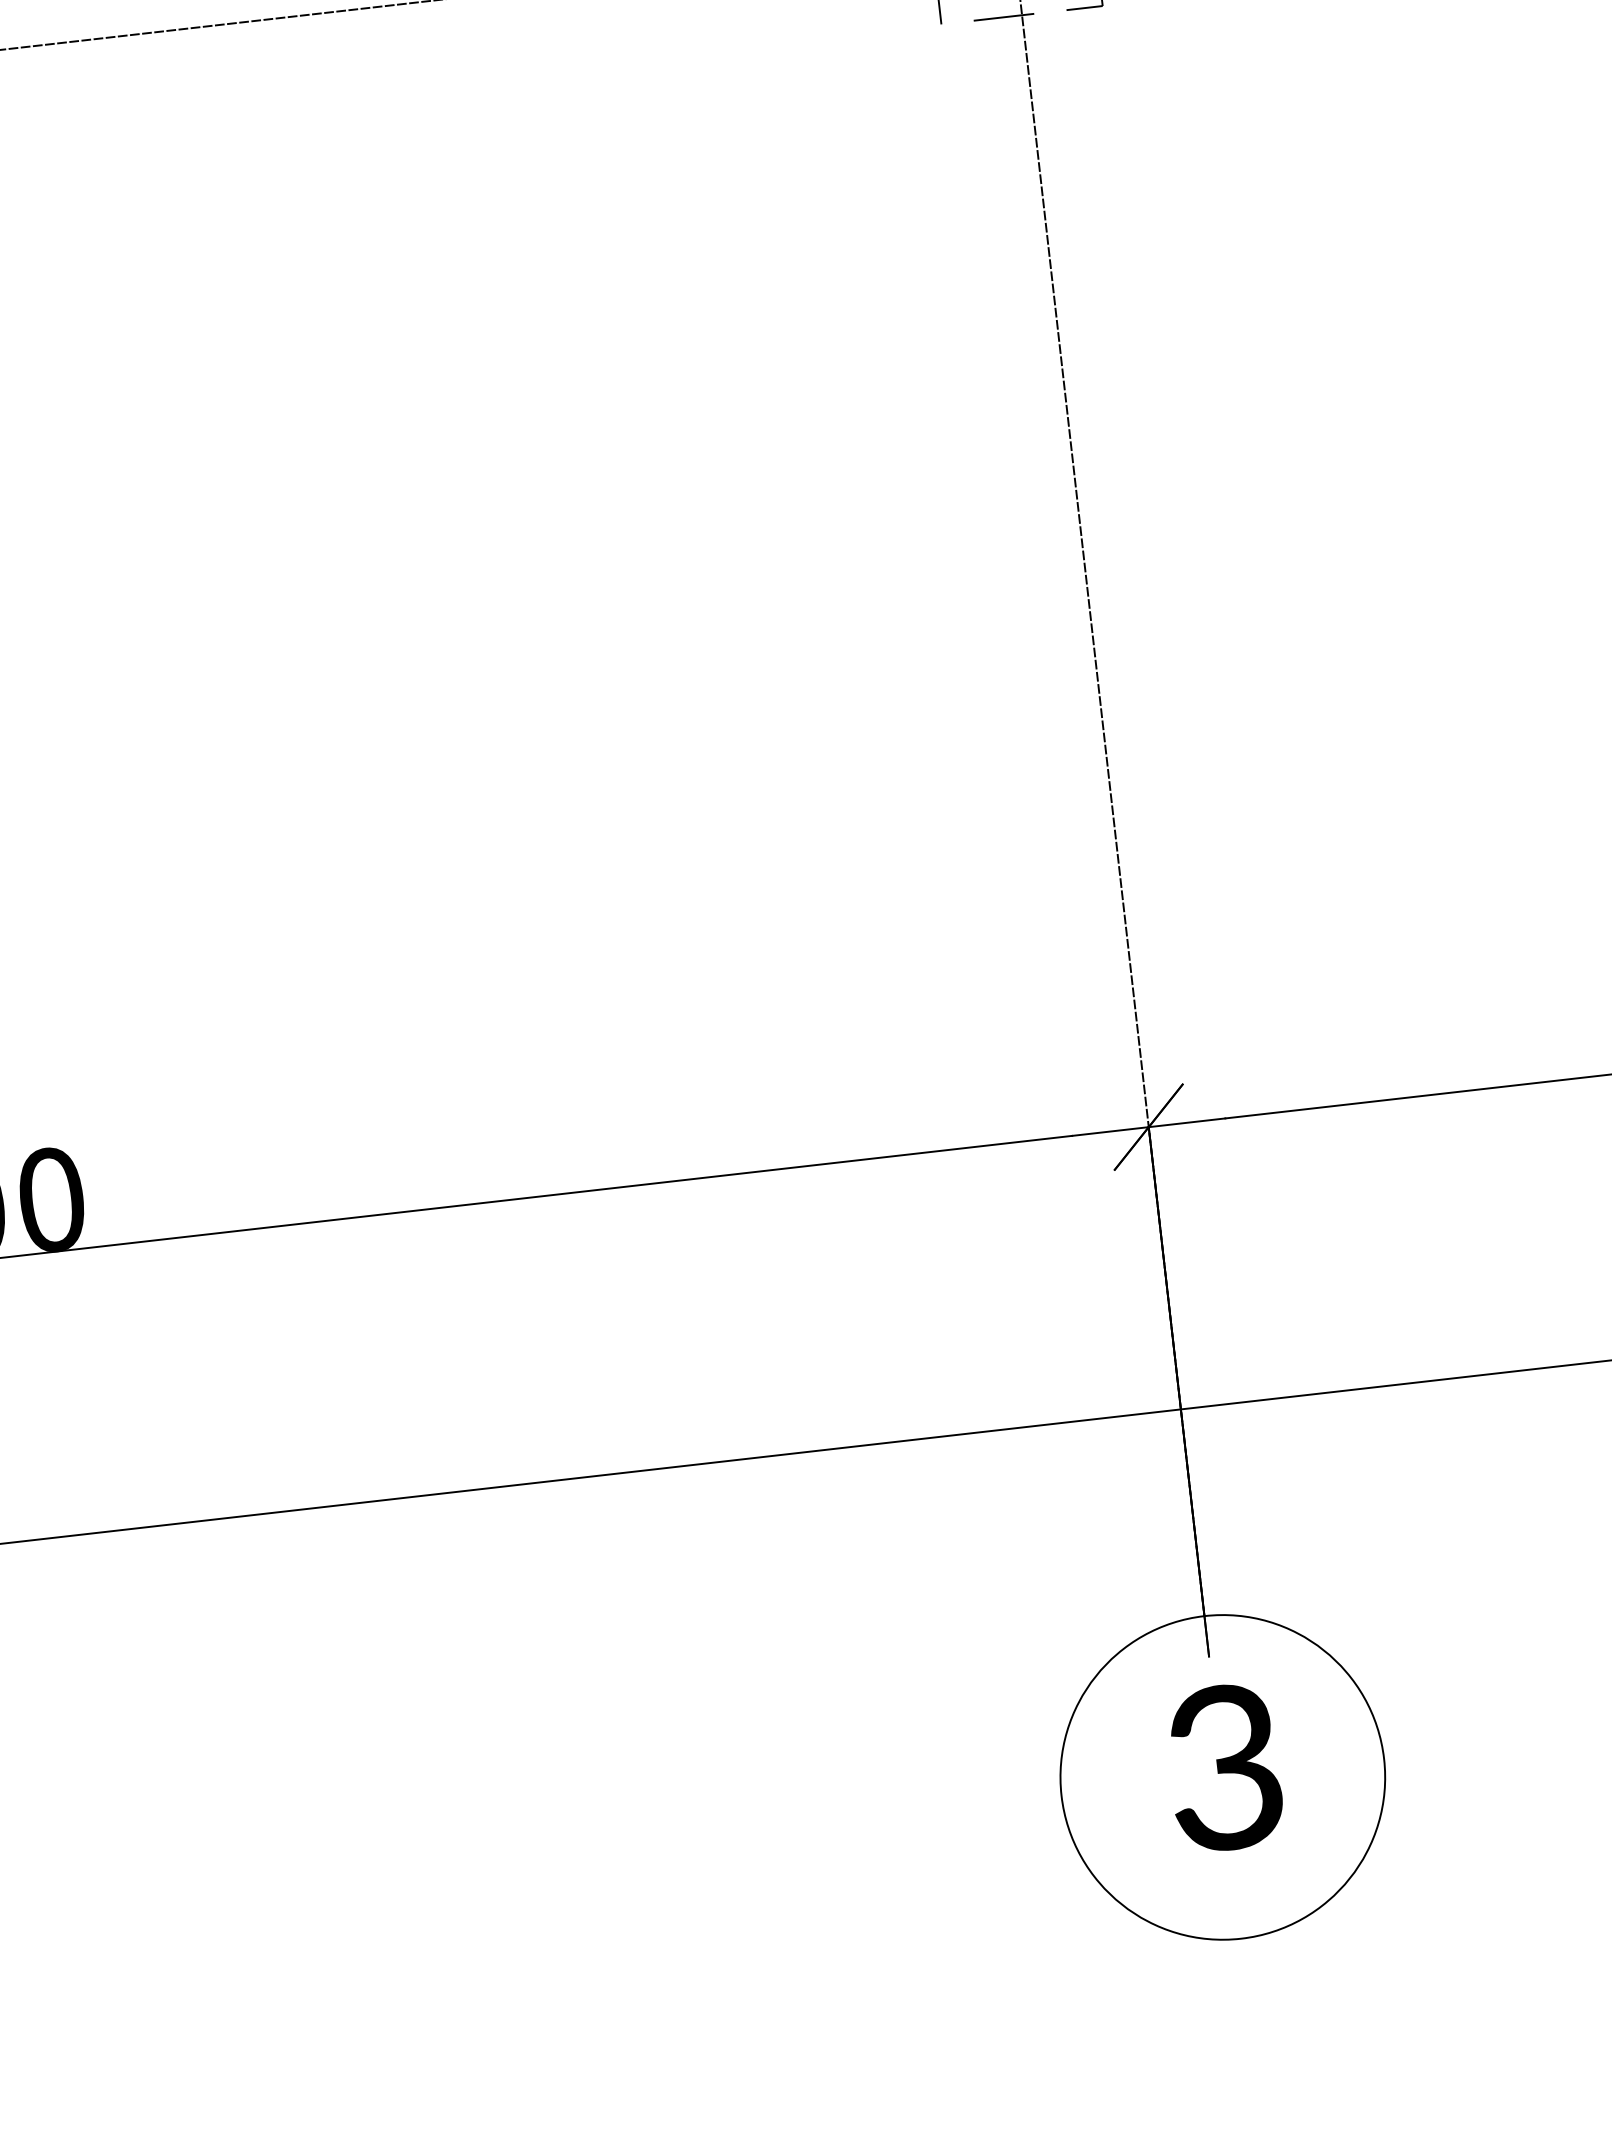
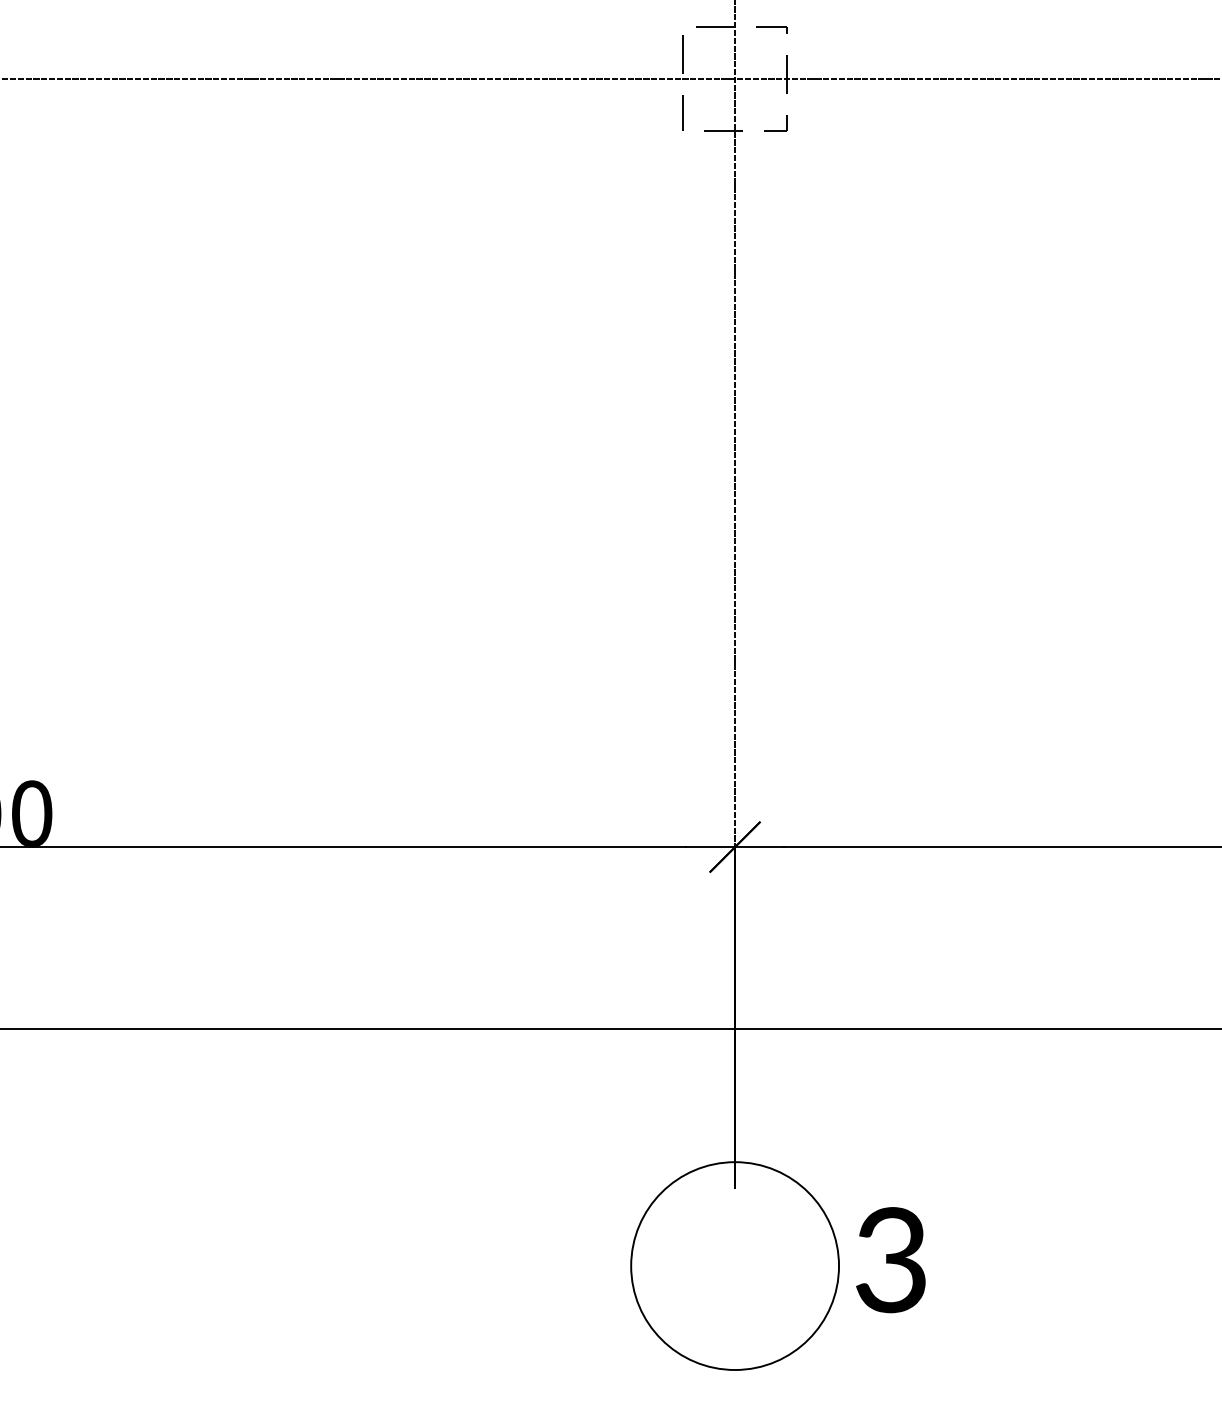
text: (1224, 1768) -> (890, 1260), moved

